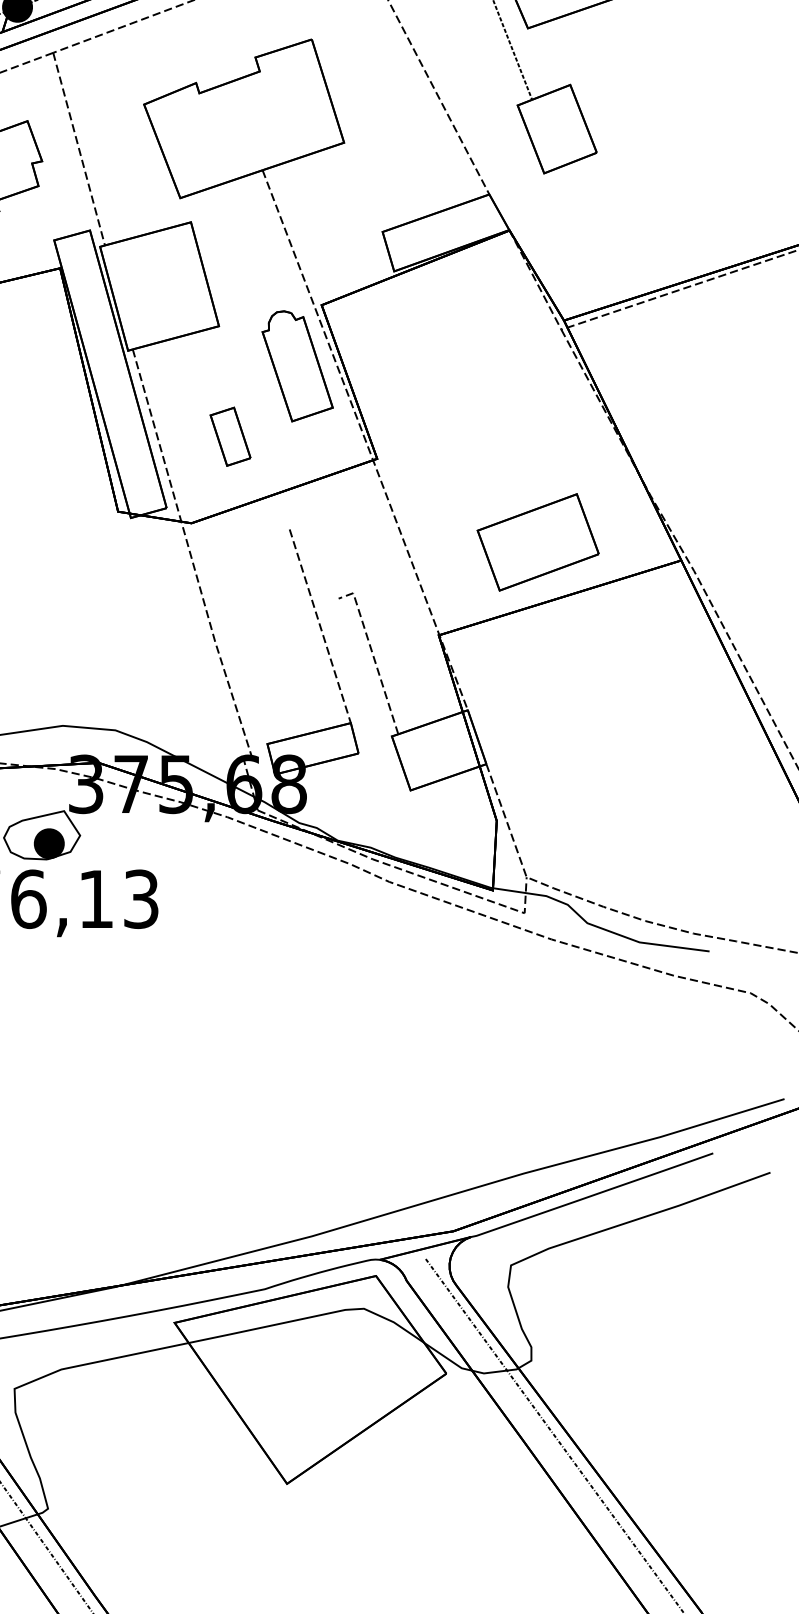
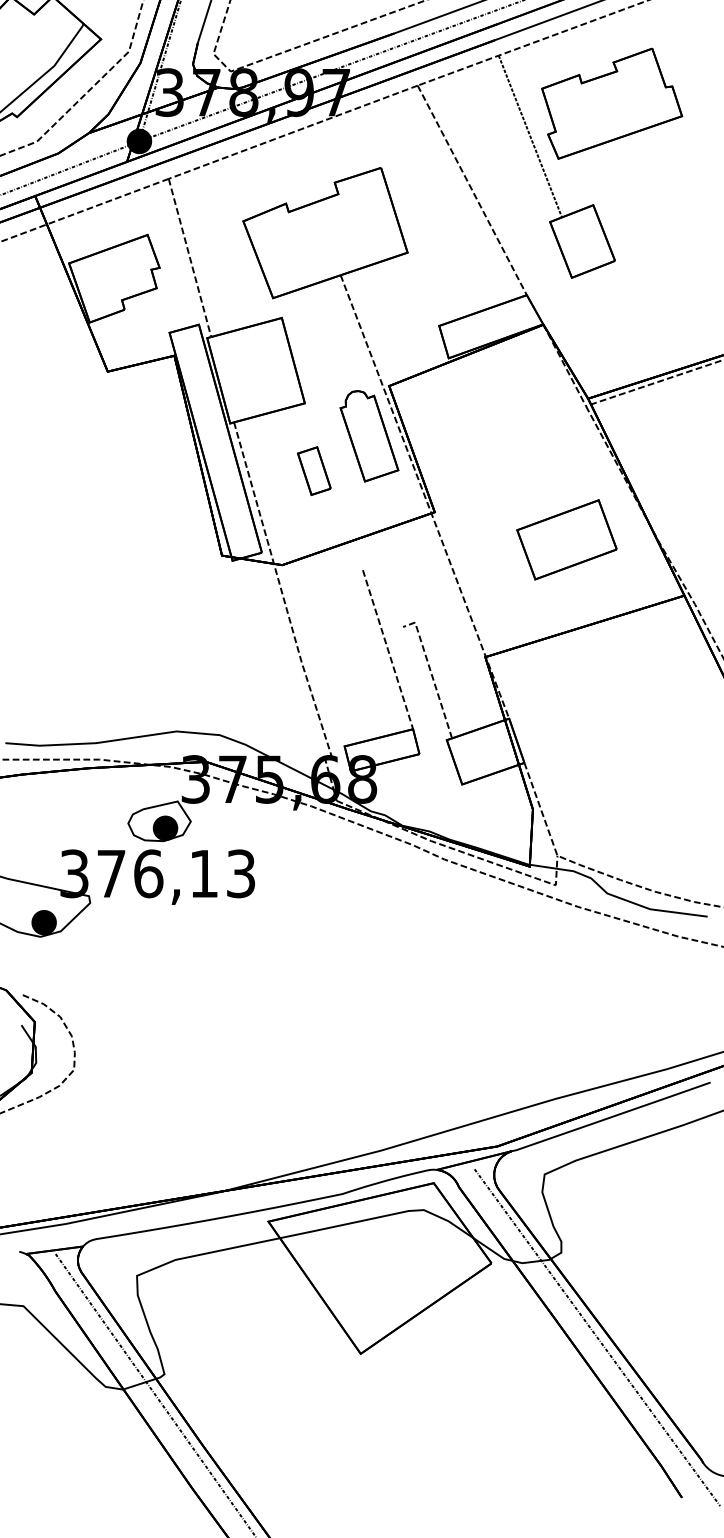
part: (230, 436) -> (314, 470), moved
part: (537, 541) -> (566, 539), moved

